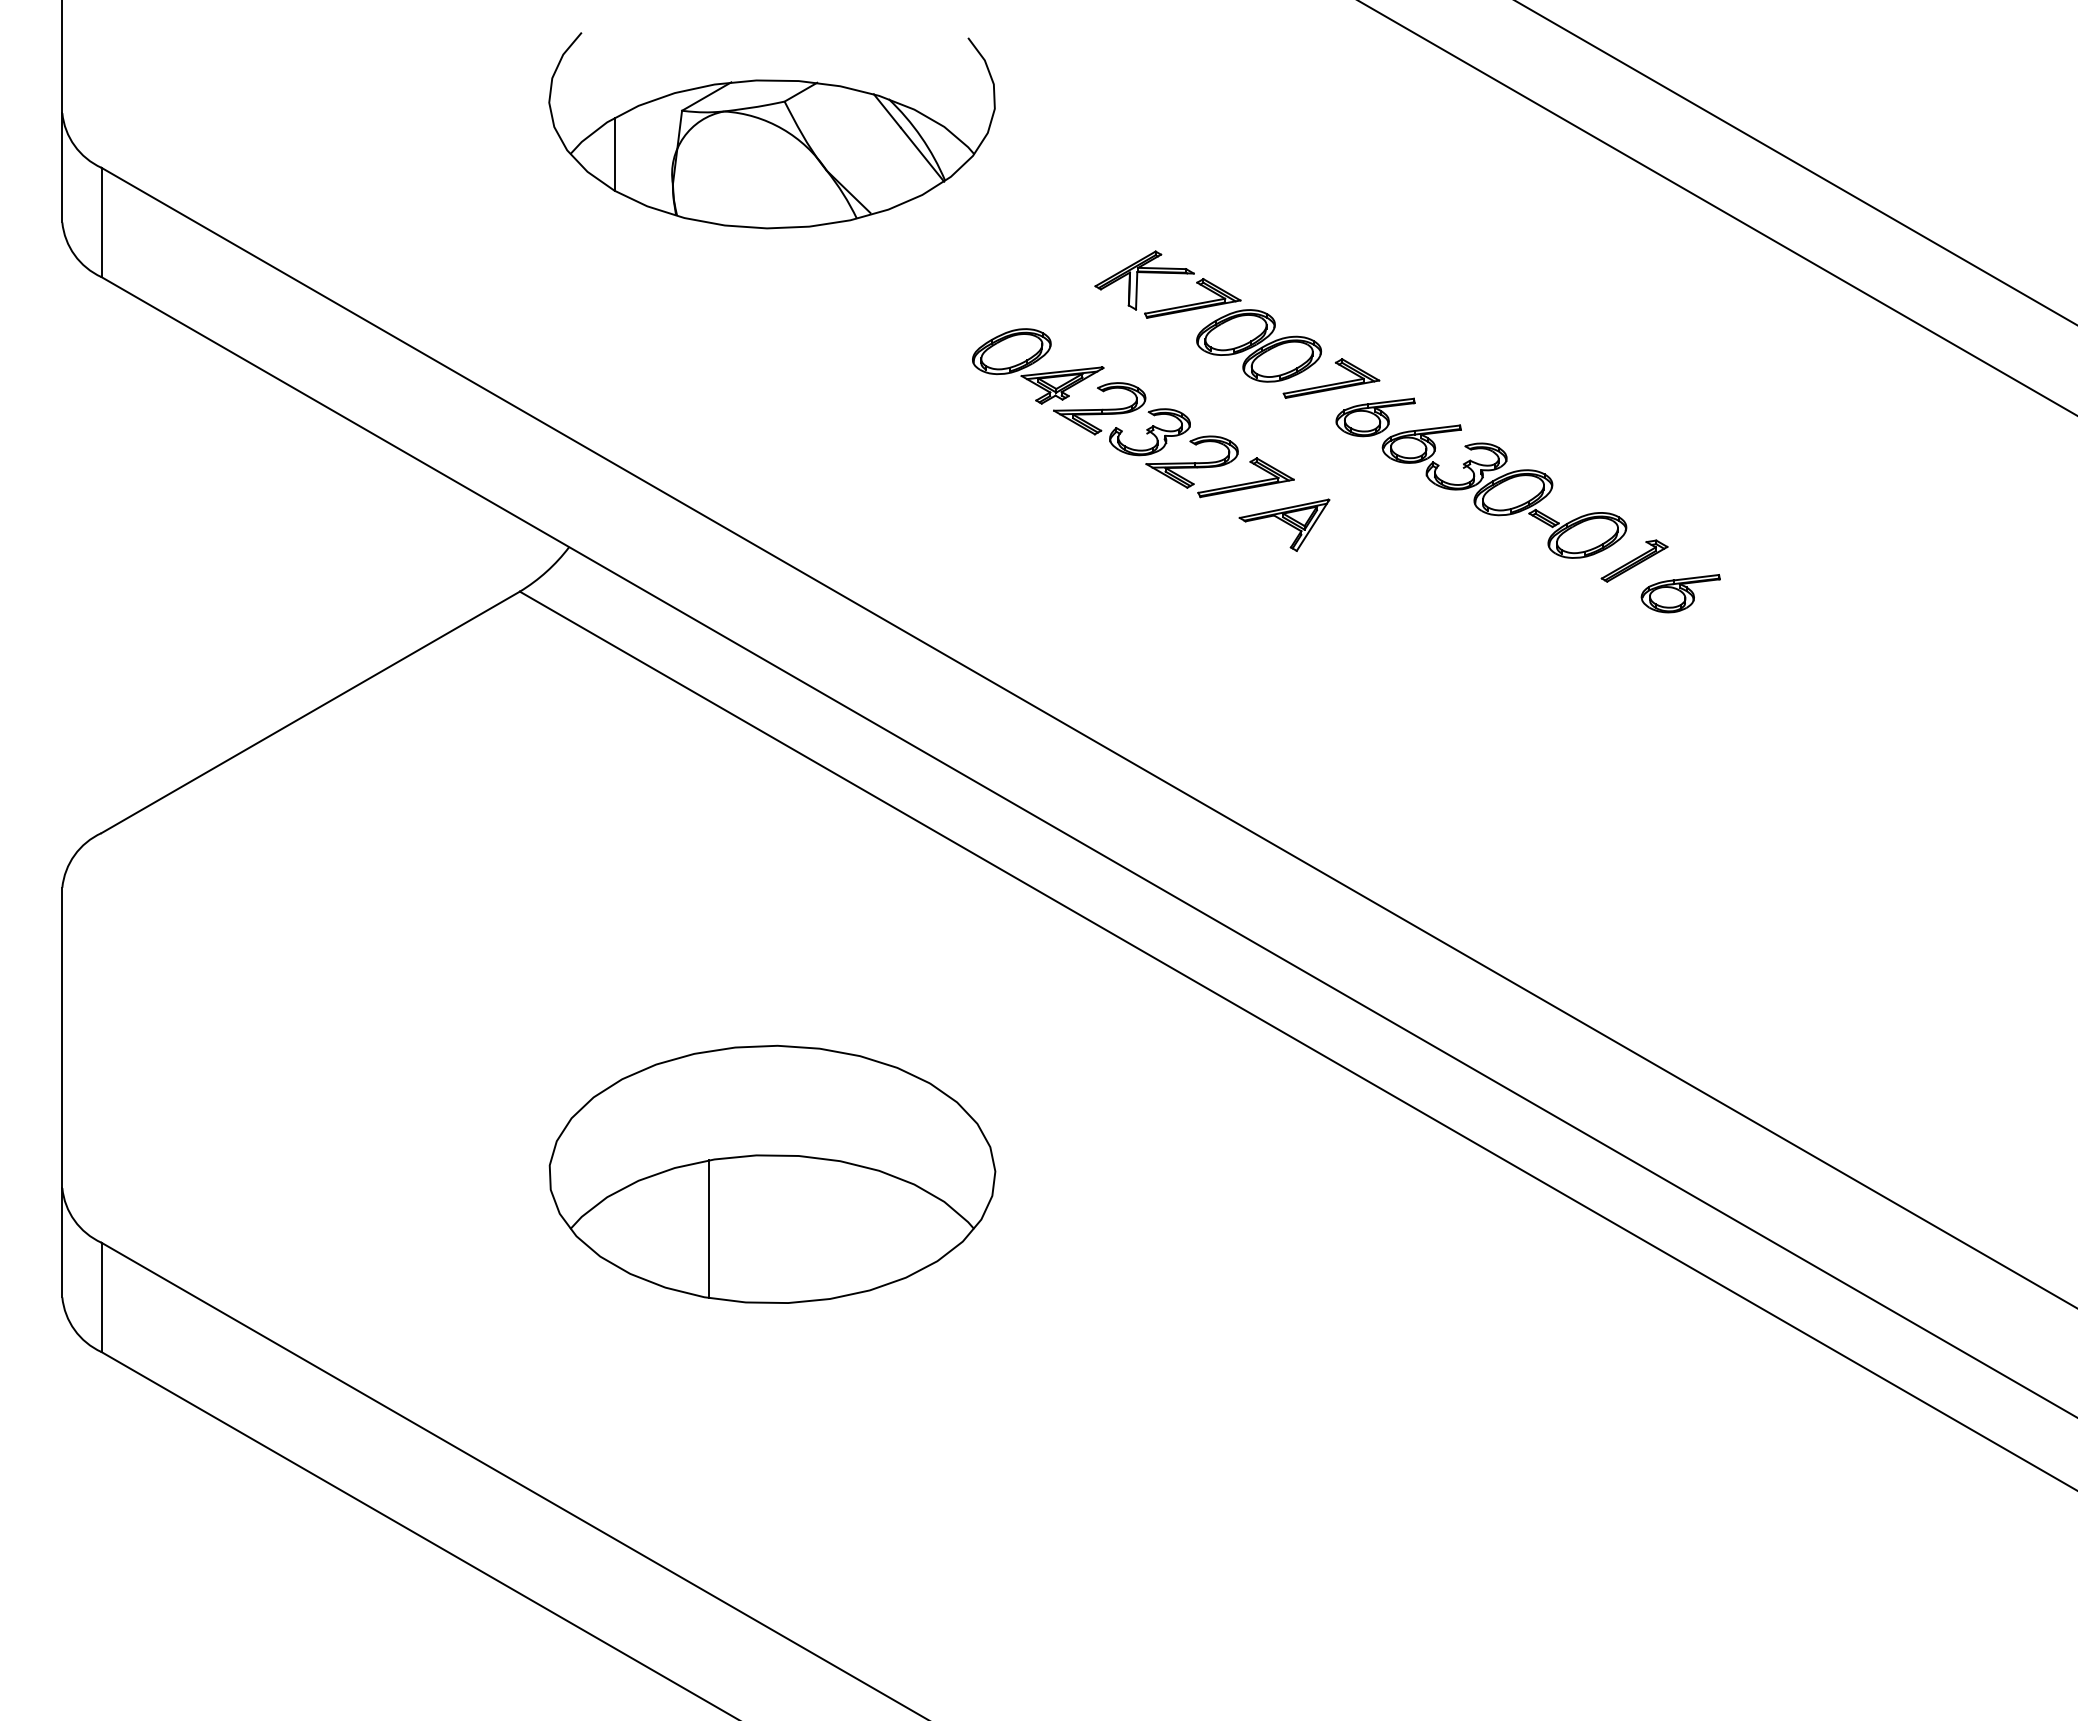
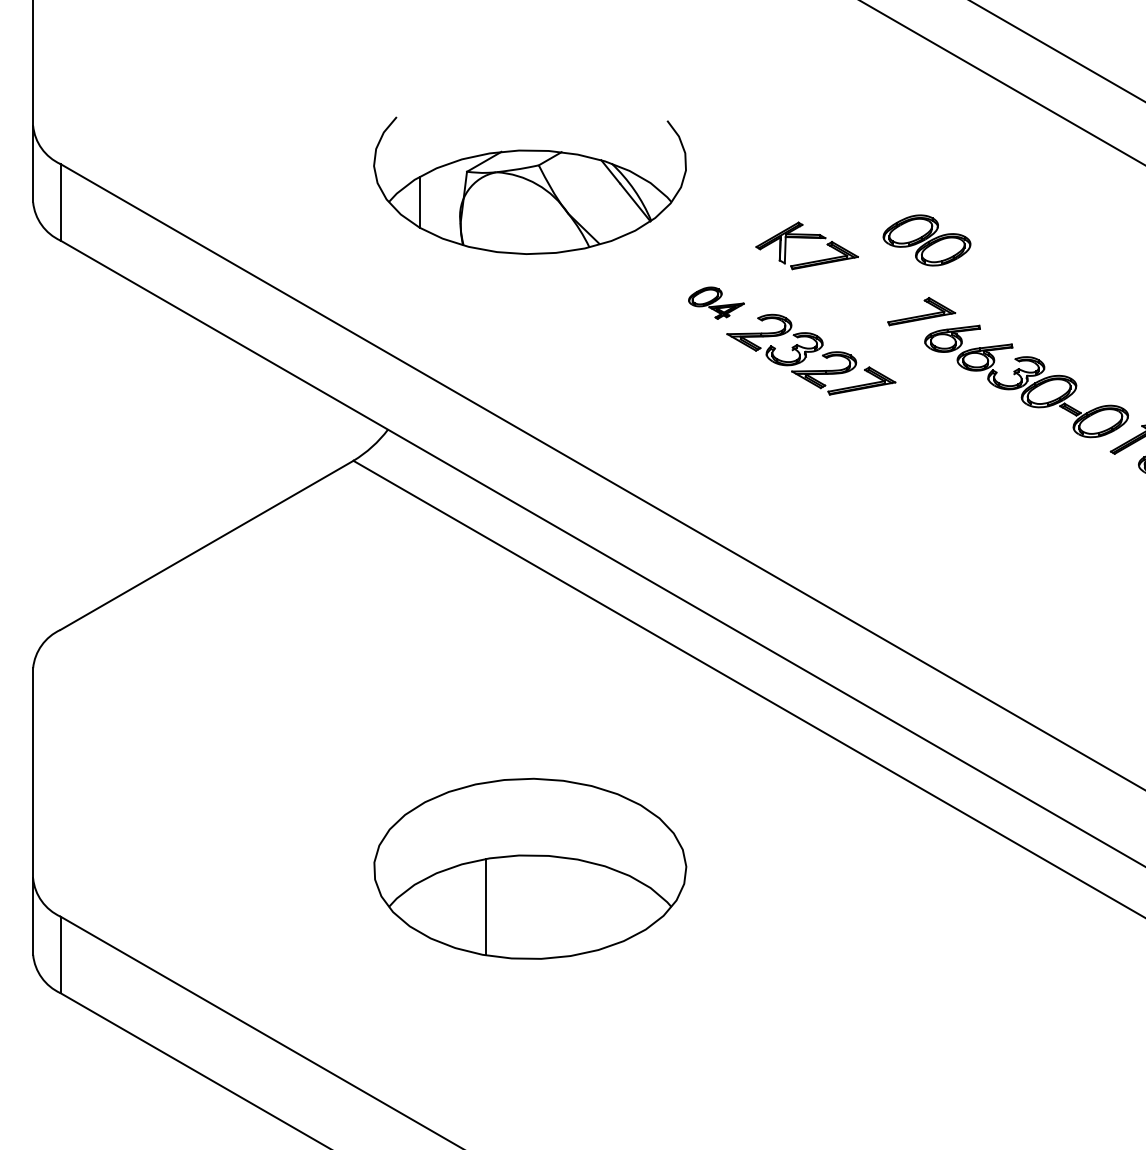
part: (771, 130) -> (529, 185), moved
part: (1259, 345) -> (927, 240), moved
part: (1038, 366) -> (716, 303), size x0.6
part: (1284, 524) -> (888, 413), removed

